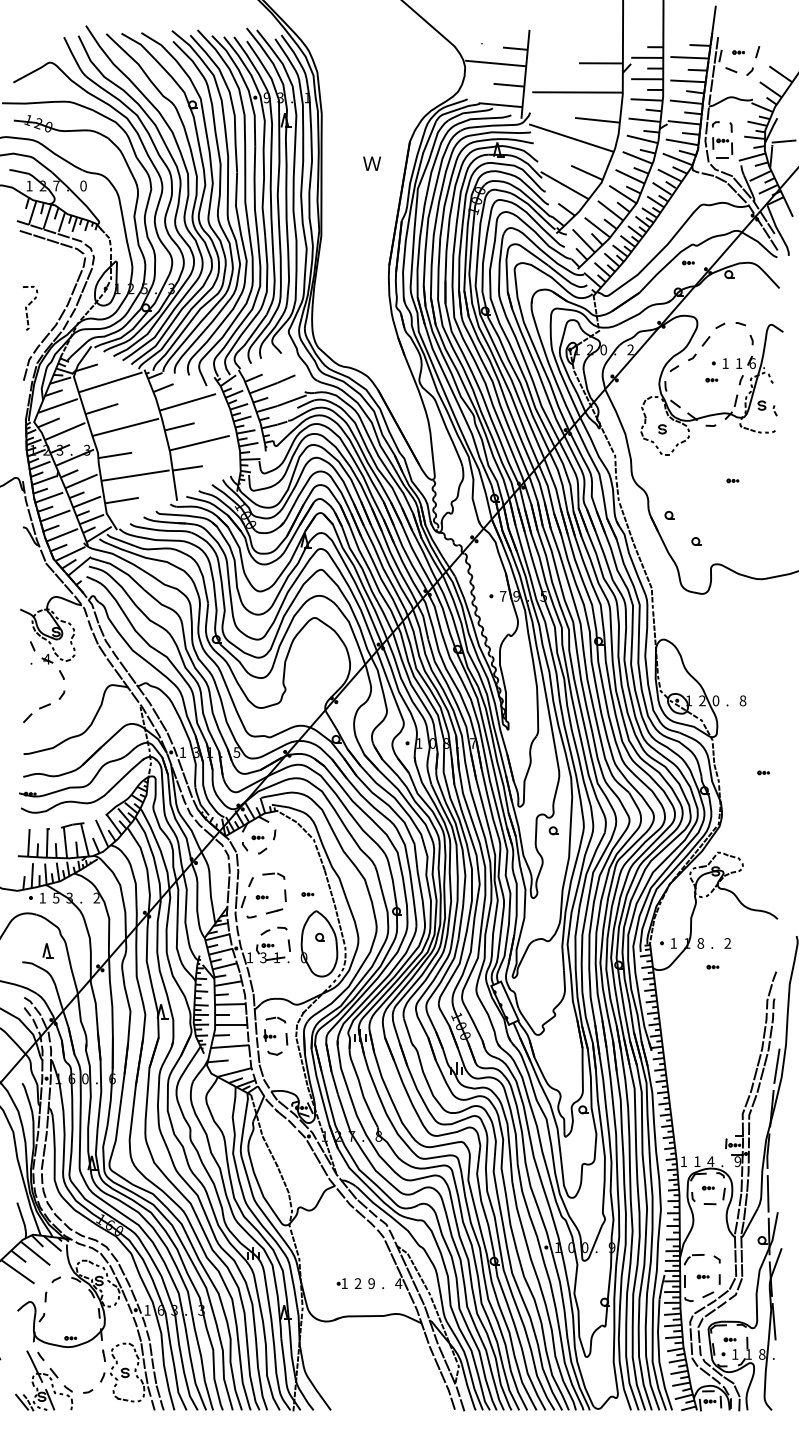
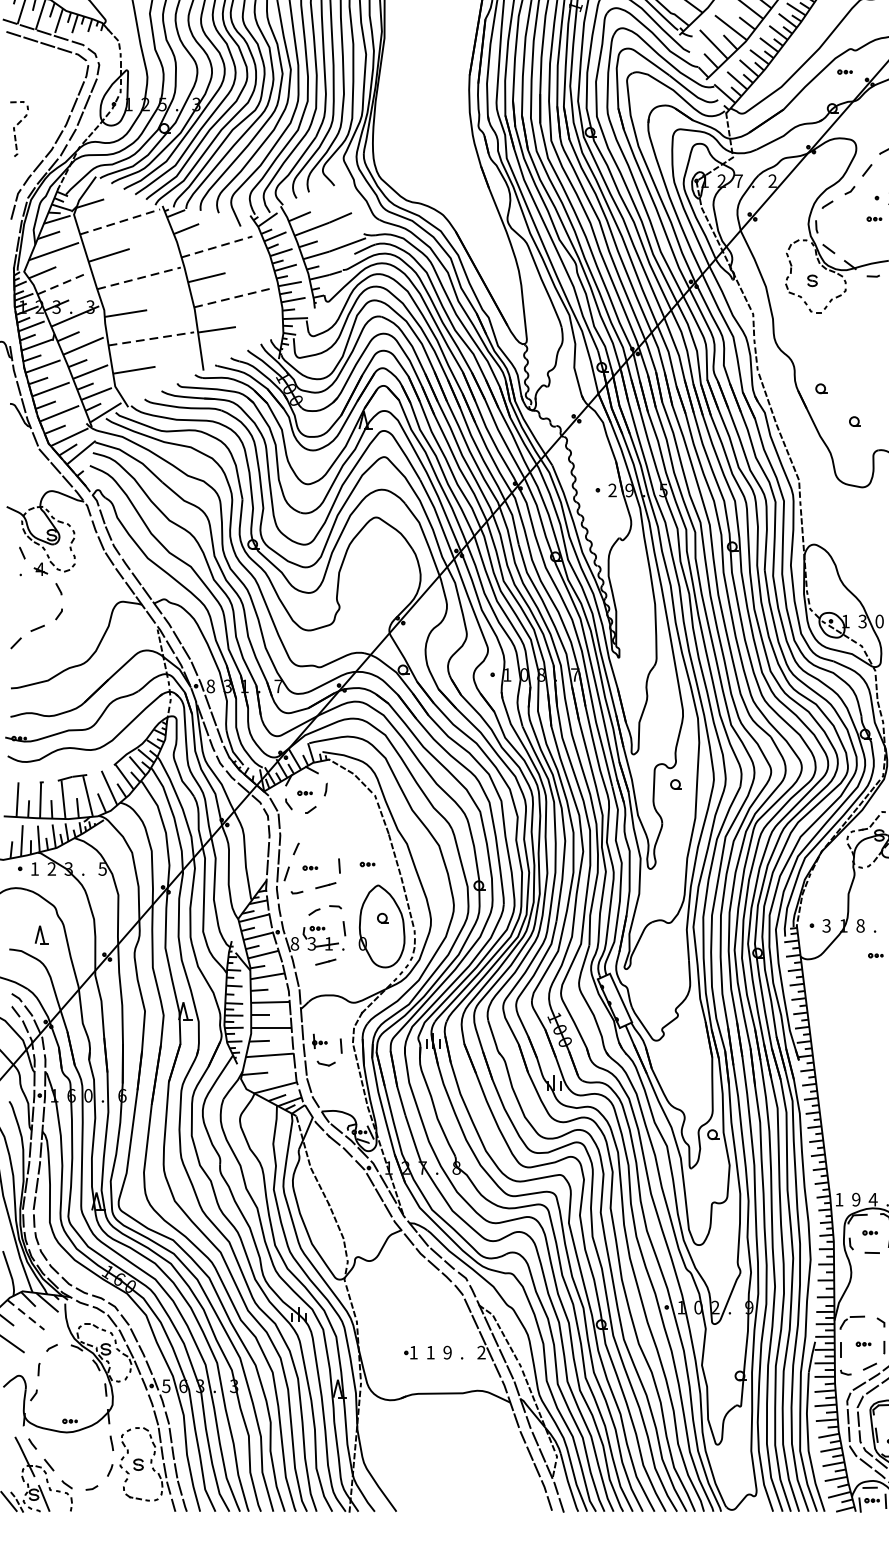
text: (603, 349) -> (738, 180), 0 -> 7
line: (111, 382) -> (121, 222), solid -> dashed
line: (188, 402) -> (217, 247), solid -> dashed
line: (126, 427) -> (140, 278), solid -> dashed
line: (65, 431) -> (63, 283), solid -> dashed
line: (199, 443) -> (231, 298), solid -> dashed
line: (136, 475) -> (152, 338), solid -> dashed
text: (502, 596) -> (611, 490), 7 -> 2
text: (702, 701) -> (862, 622), 2 -> 3
text: (182, 752) -> (210, 686), 1 -> 8
text: (236, 752) -> (278, 686), 5 -> 7
part: (273, 875) -> (324, 840), removed
text: (55, 897) -> (50, 868), 5 -> 2
text: (96, 897) -> (102, 868), 2 -> 5
text: (673, 943) -> (826, 925), 1 -> 3
text: (249, 957) -> (294, 943), 1 -> 8
line: (274, 972) -> (325, 962), added
part: (275, 1019) -> (326, 1021), removed
text: (697, 1161) -> (856, 1199), 1 -> 9
text: (585, 1247) -> (715, 1307), 0 -> 2
line: (35, 1253) -> (25, 1314), solid -> dashed
text: (357, 1283) -> (429, 1352), 2 -> 1
text: (398, 1283) -> (481, 1352), 4 -> 2
text: (147, 1310) -> (166, 1386), 1 -> 5

